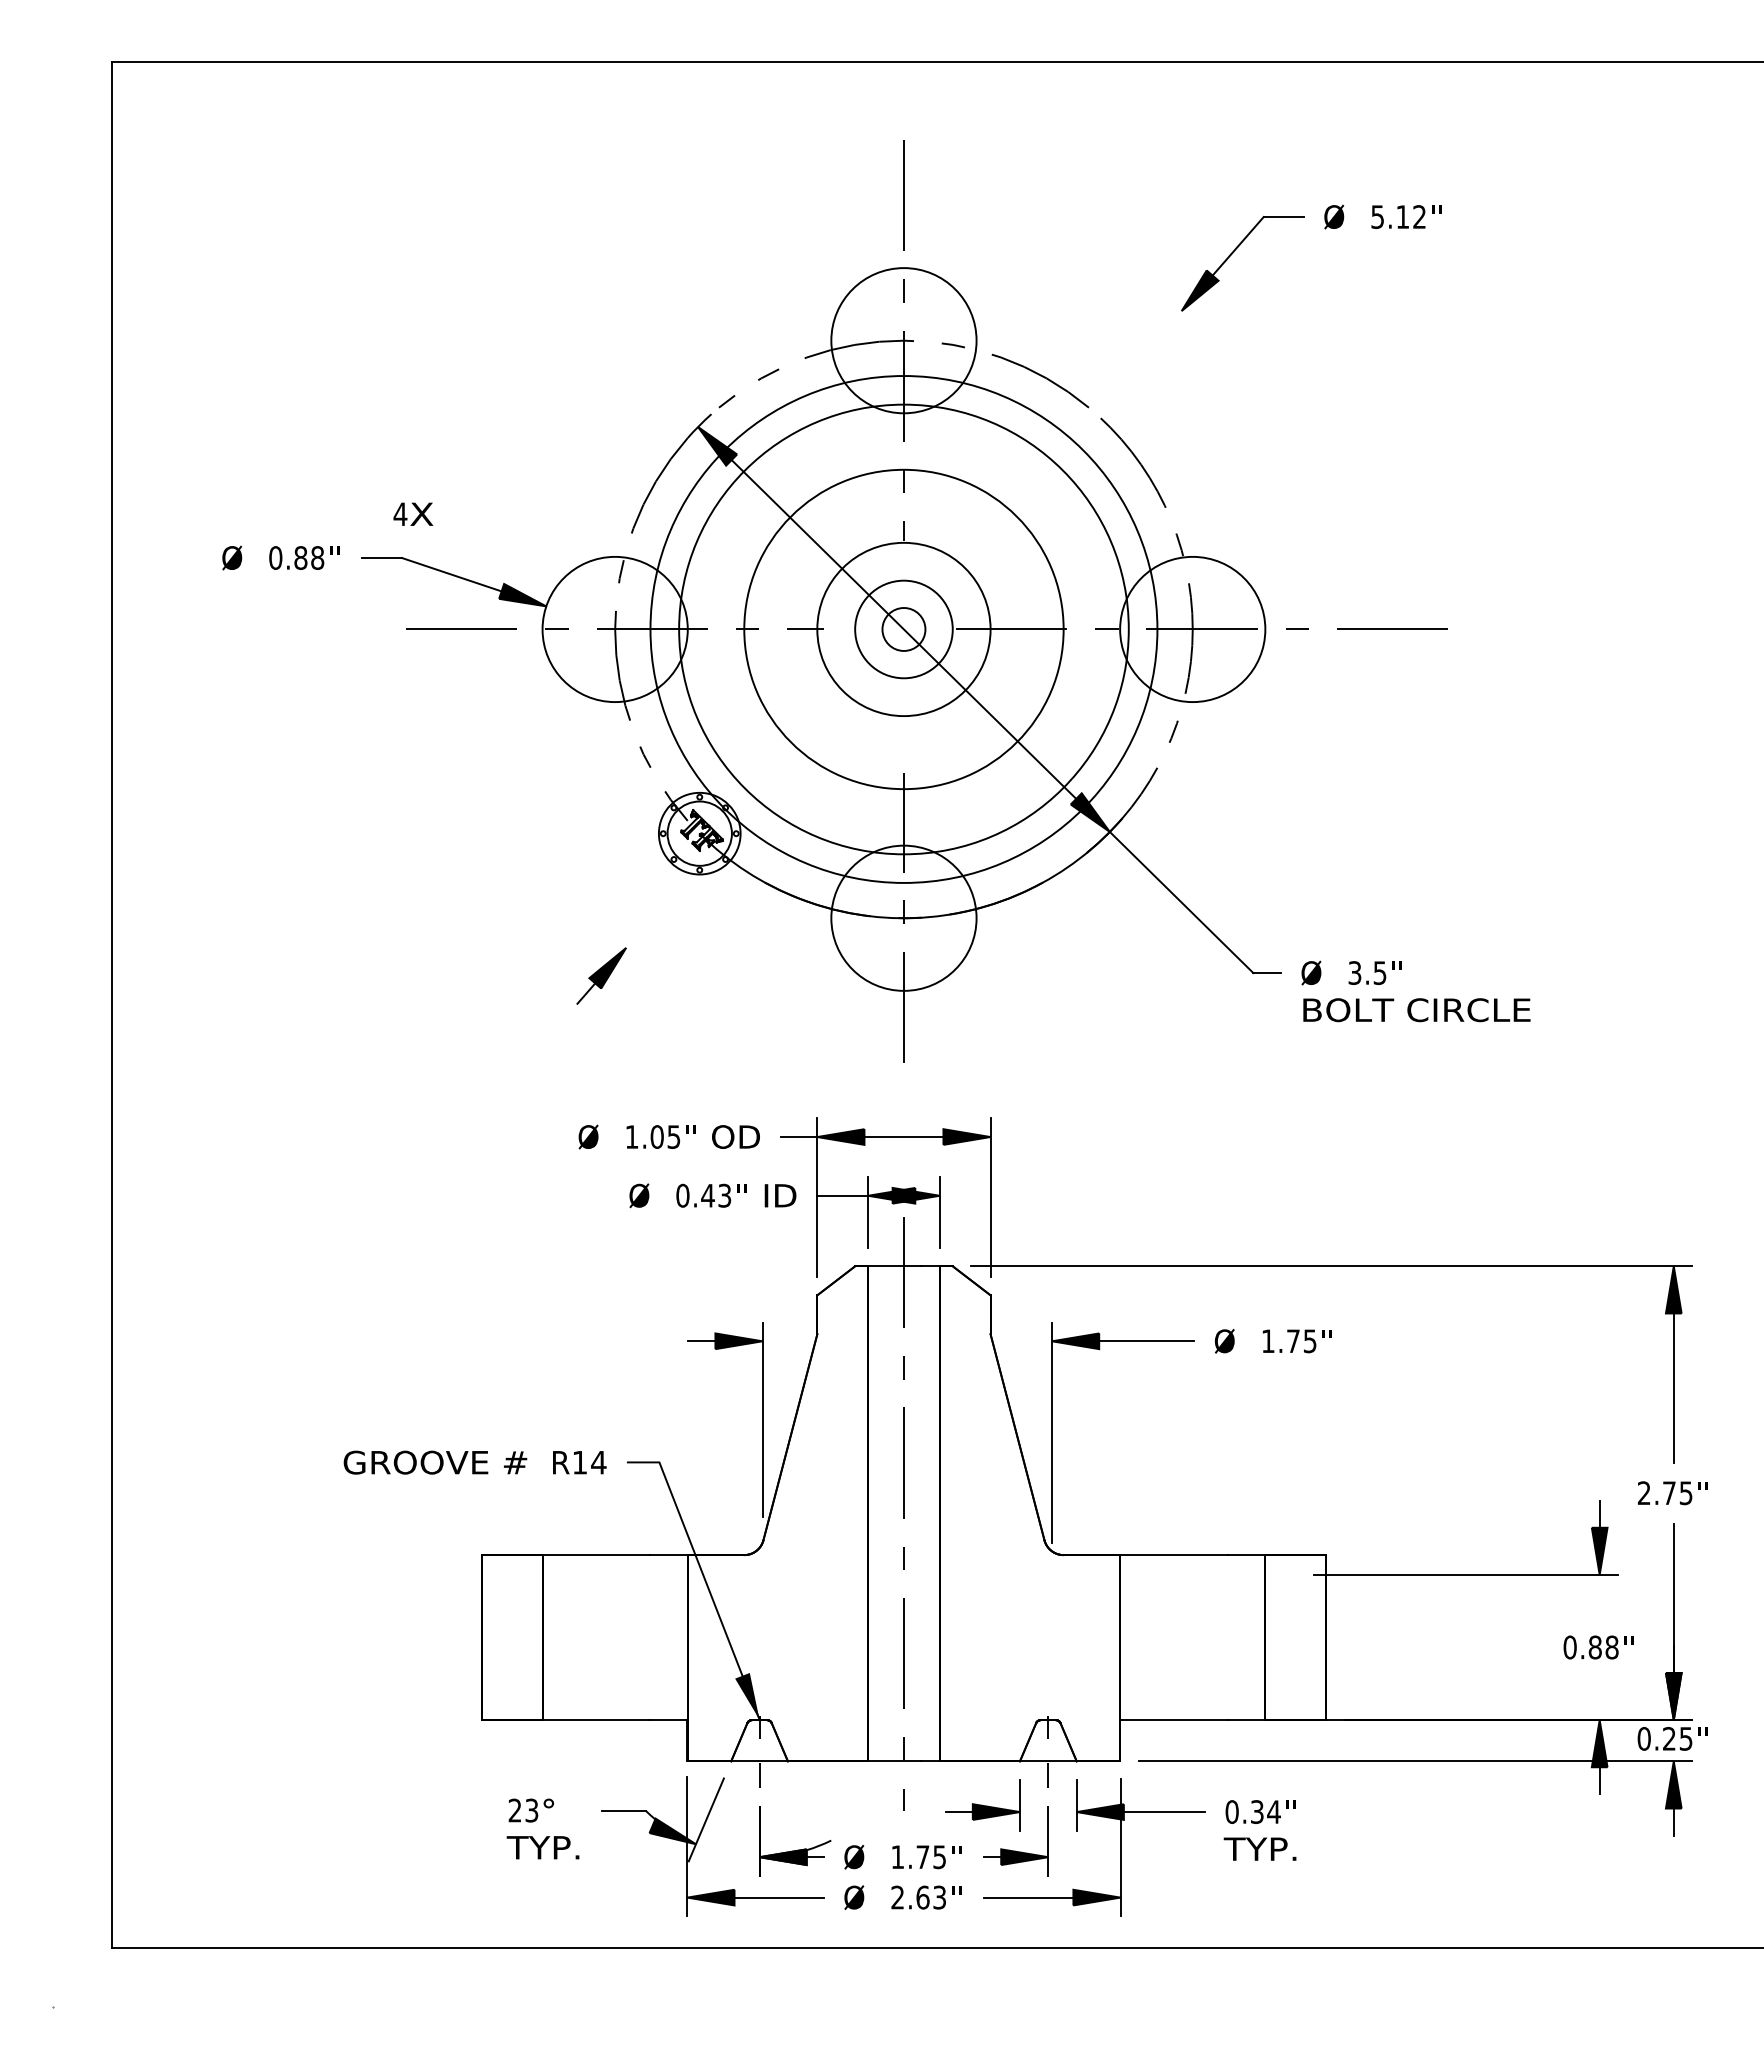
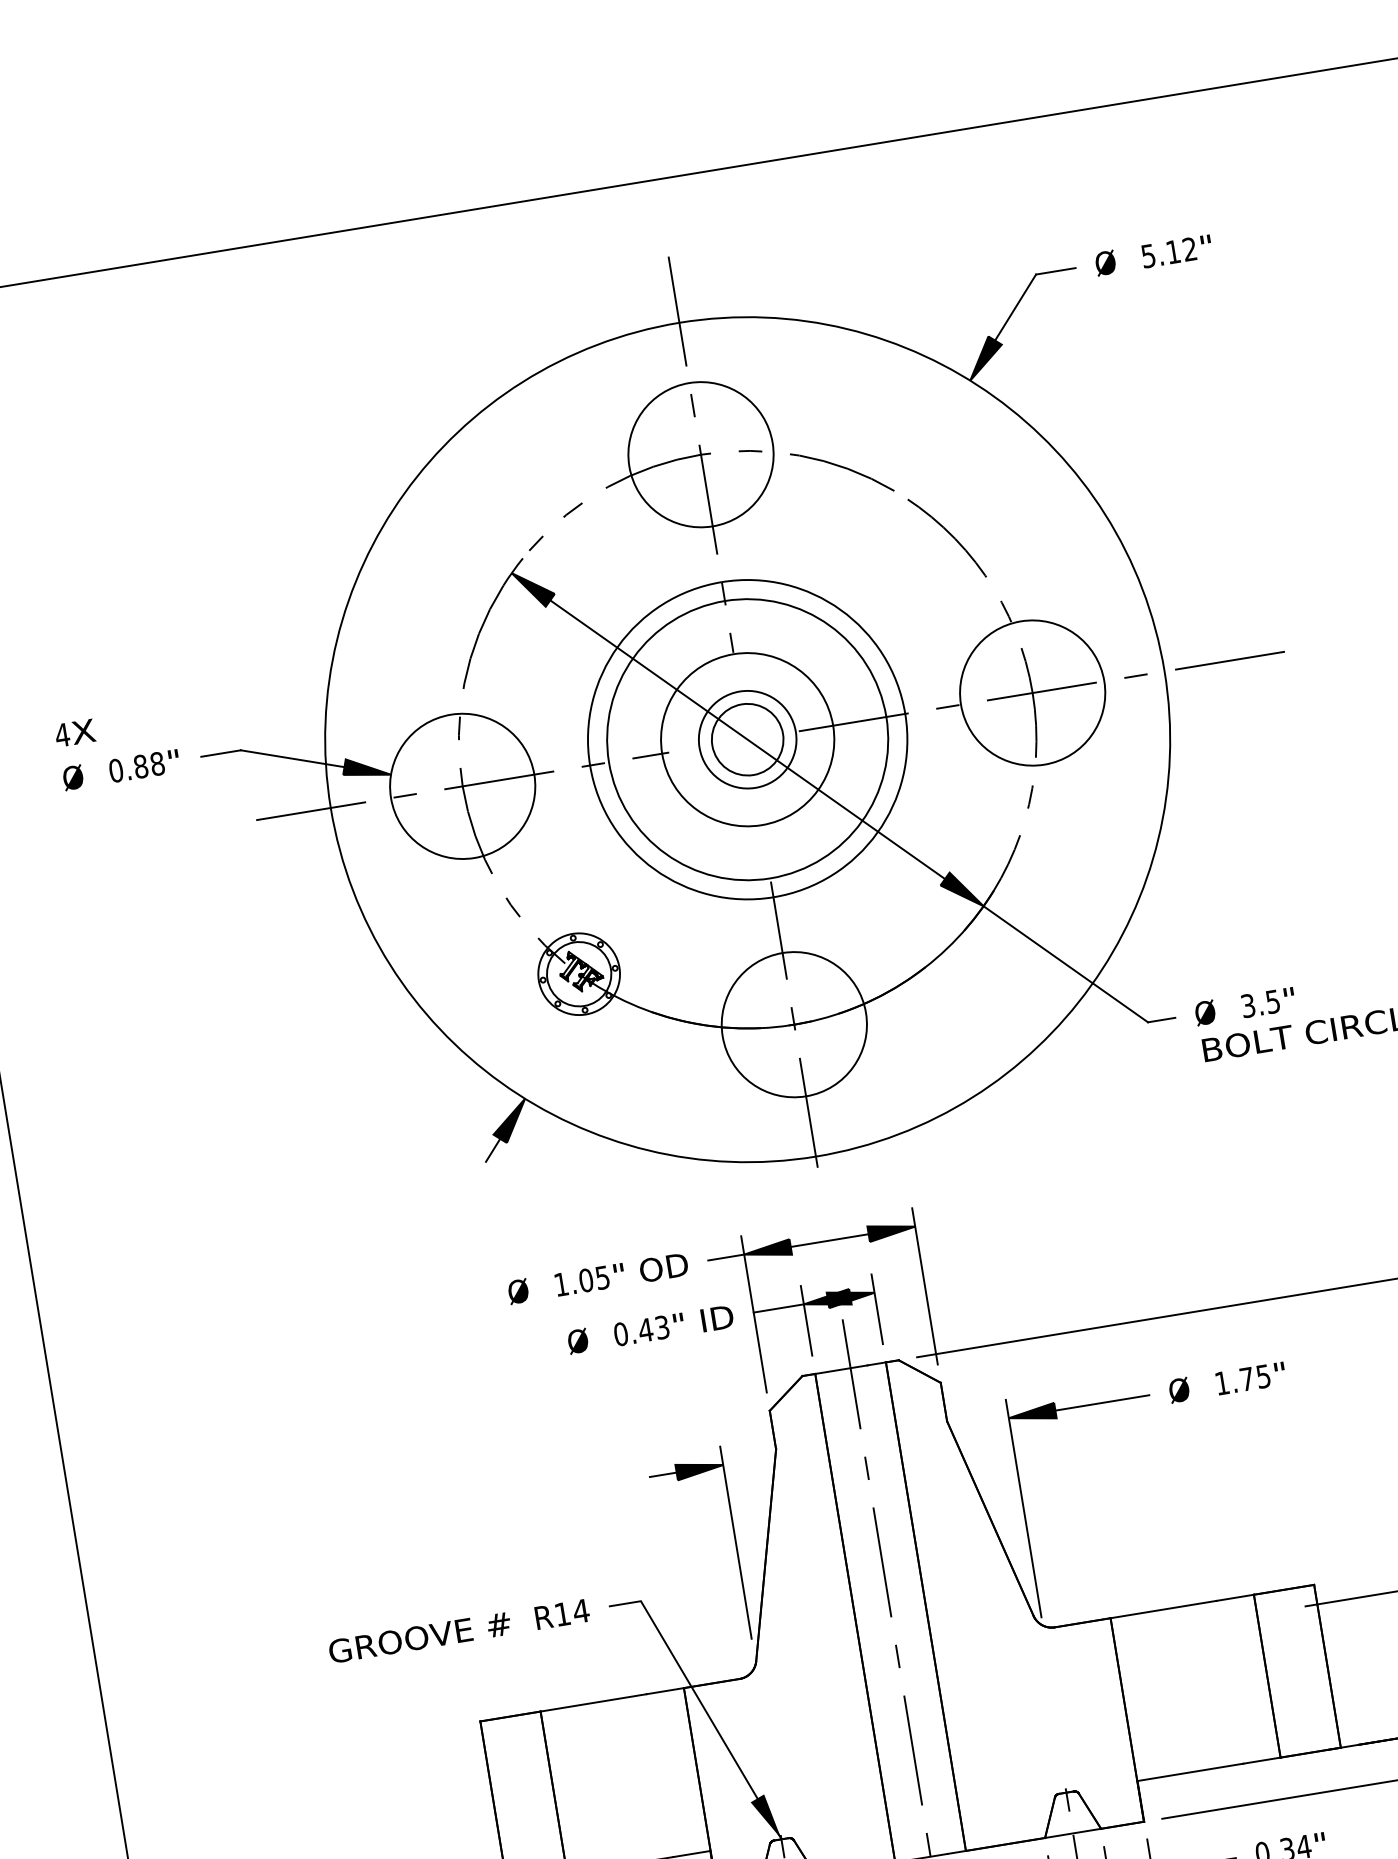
text: (413, 513) -> (75, 732), moved
circle: (903, 629) -> (747, 739), size x0.62
circle: (903, 629) -> (747, 739), size x1.67
circle: (903, 629) -> (747, 739), size x1.67

